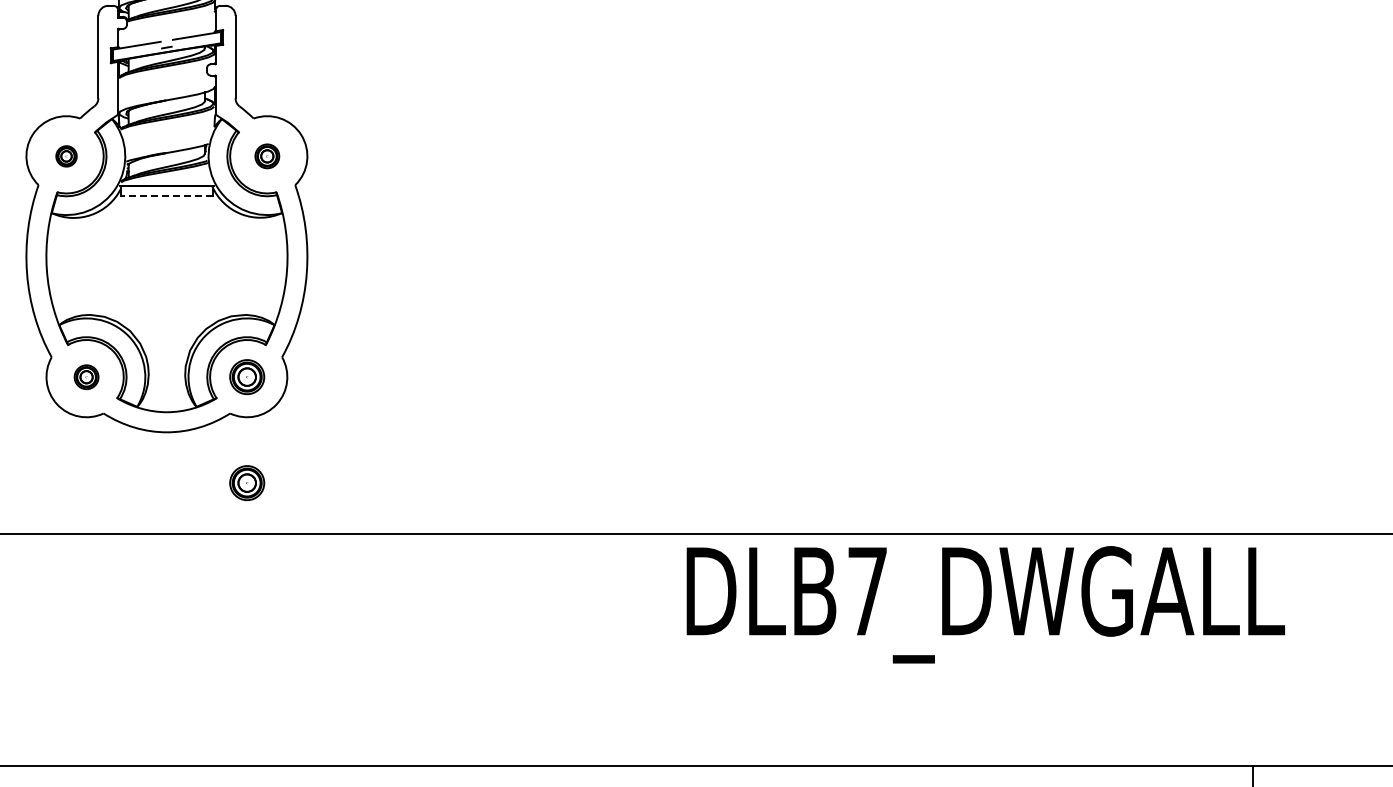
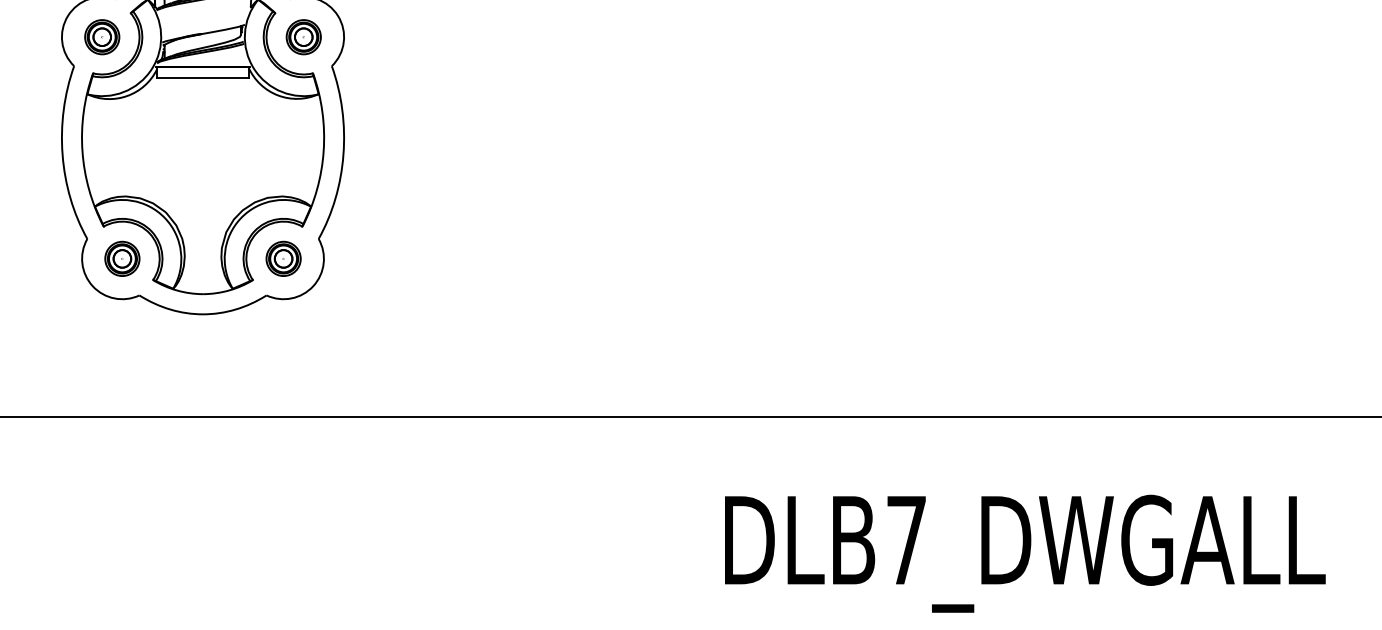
part: (66, 156) -> (102, 37), size x1.67
part: (267, 156) -> (304, 37), size x1.43
line: (166, 196) -> (202, 77), dashed -> solid
part: (86, 377) -> (122, 259), size x1.43
part: (247, 483) -> (283, 365), removed
text: (985, 604) -> (1024, 553), moved

